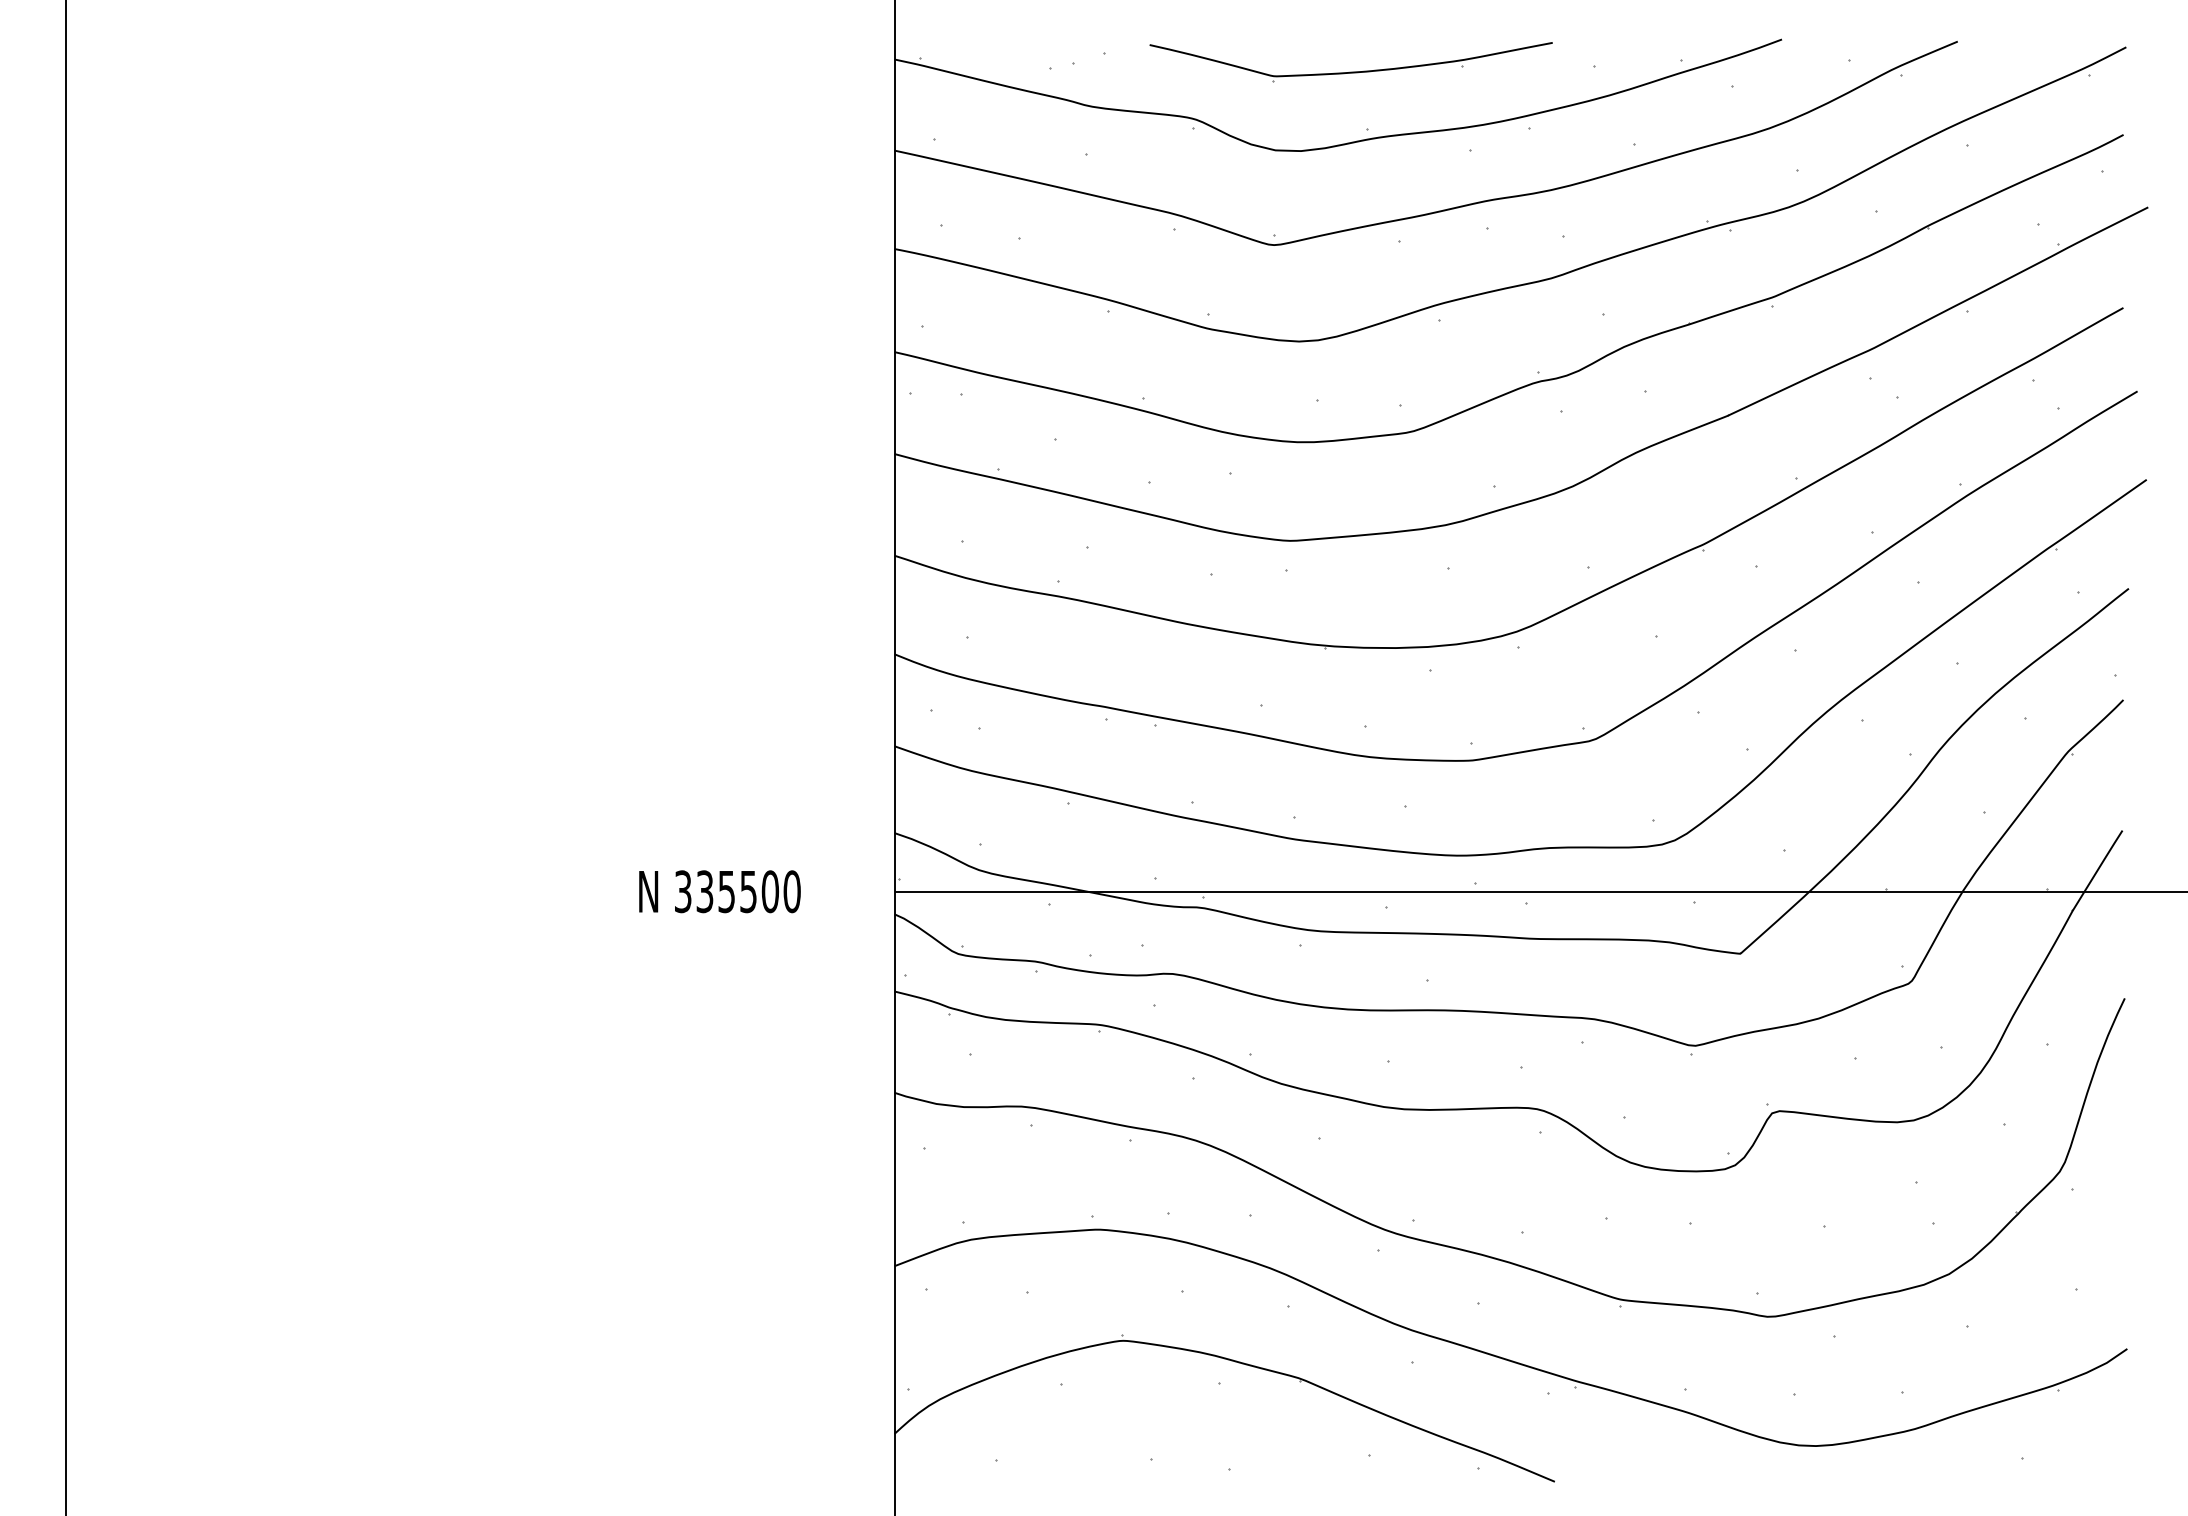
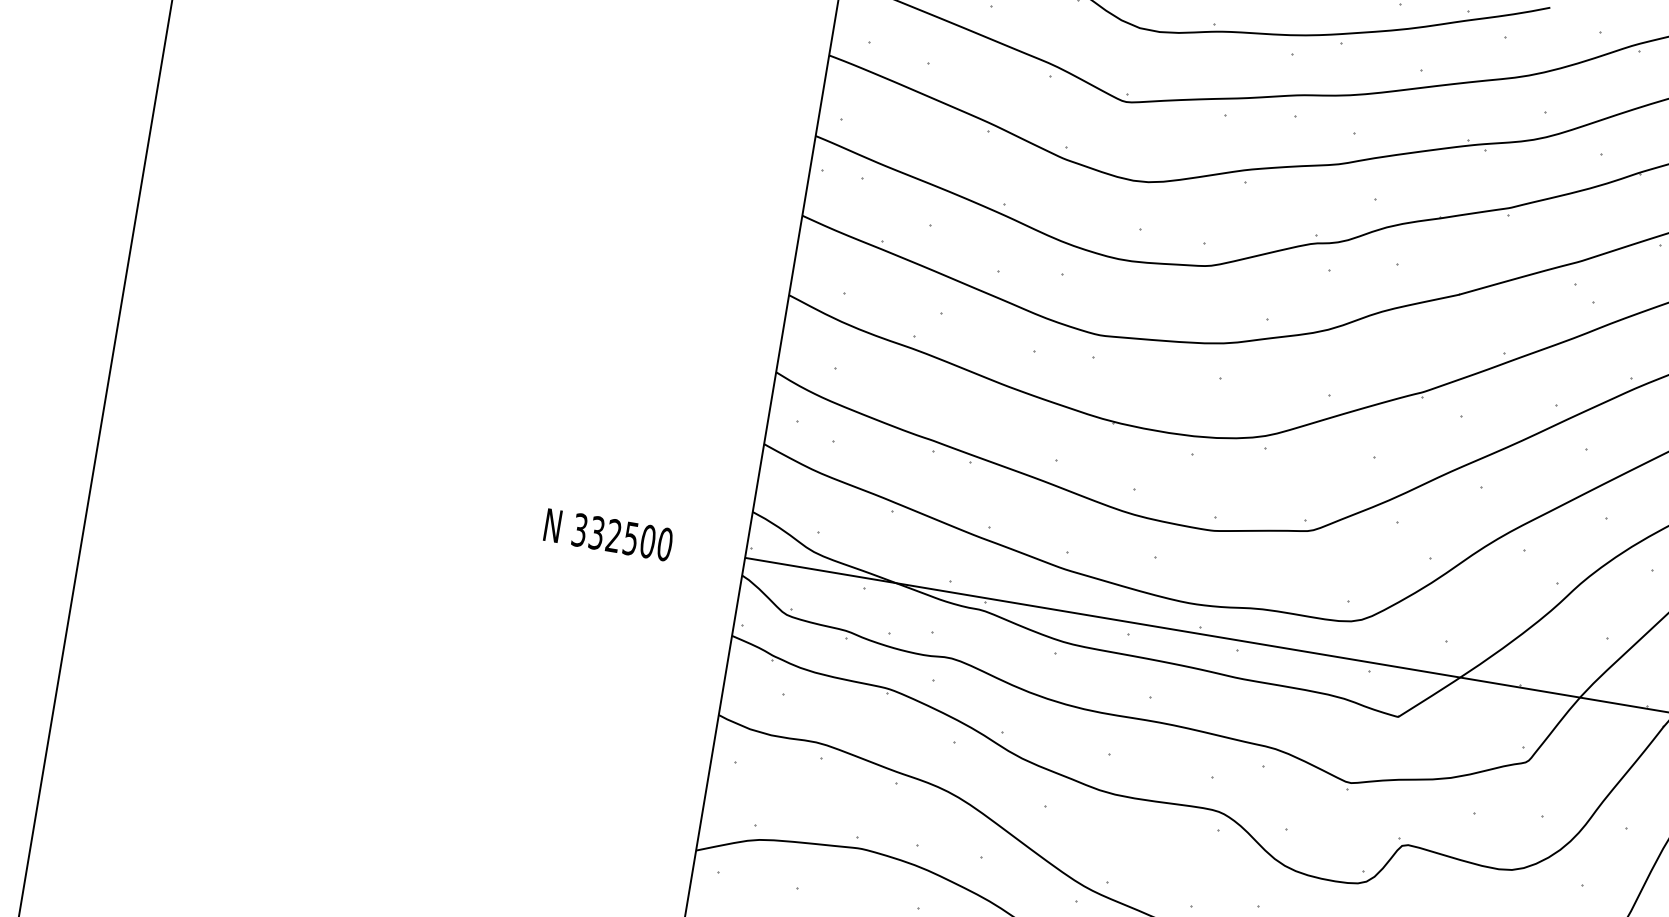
text: (726, 891) -> (613, 535), 335500 -> 332500

